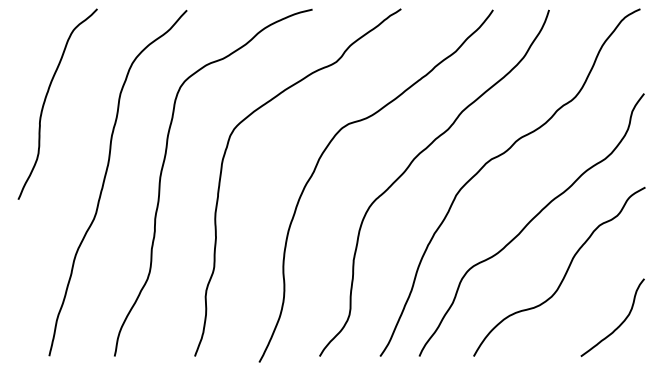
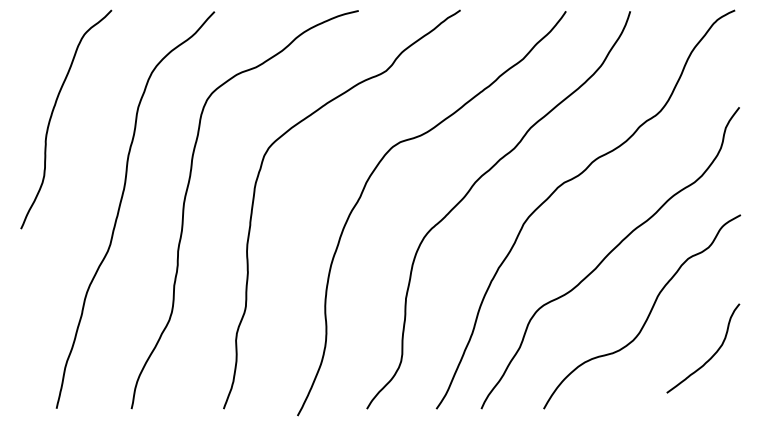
curve: (619, 324) -> (711, 356), moved

